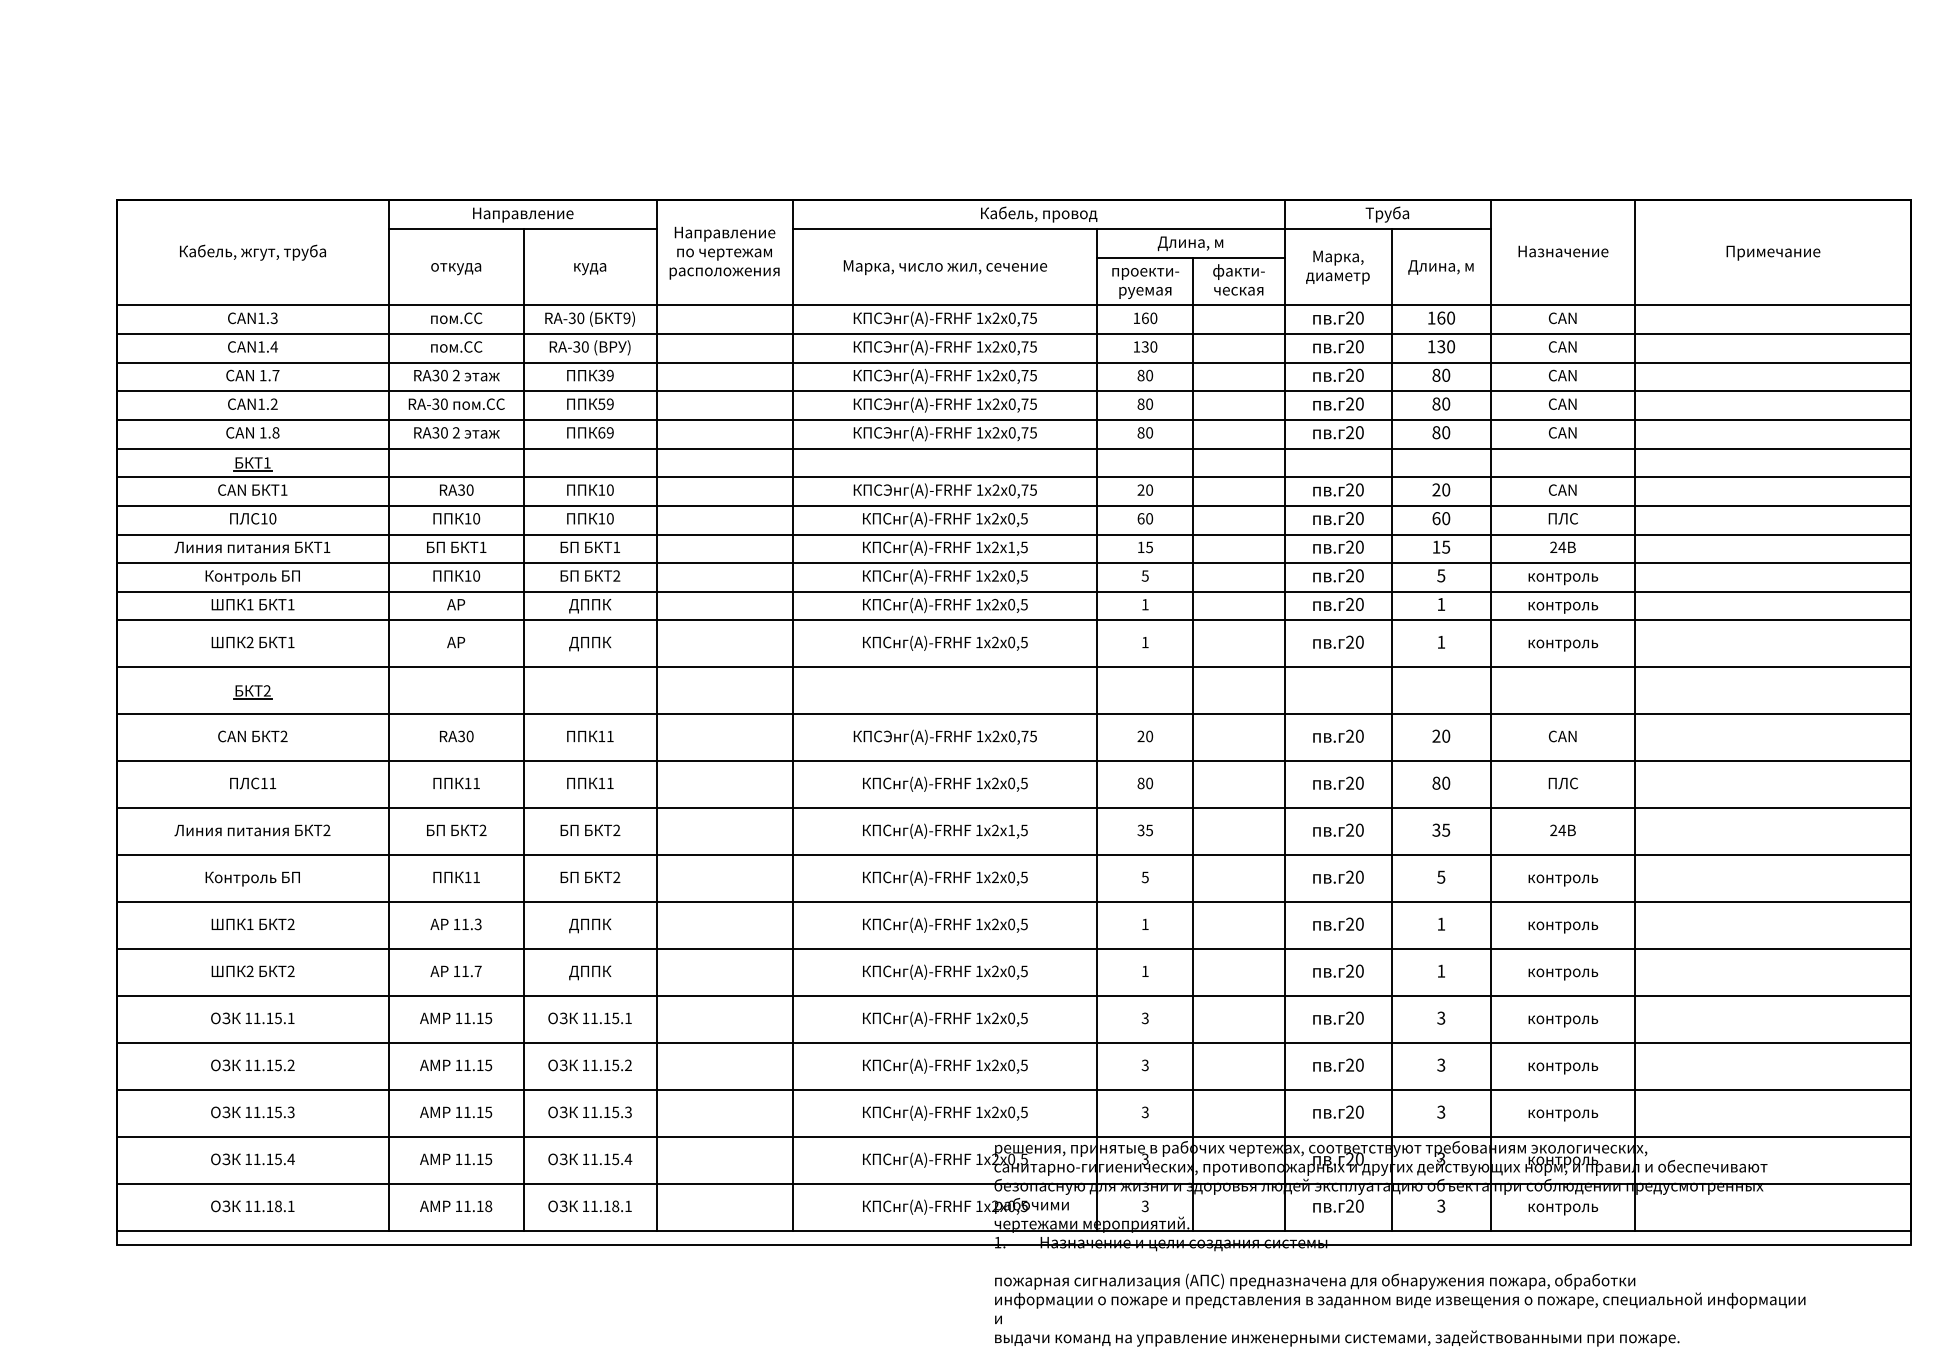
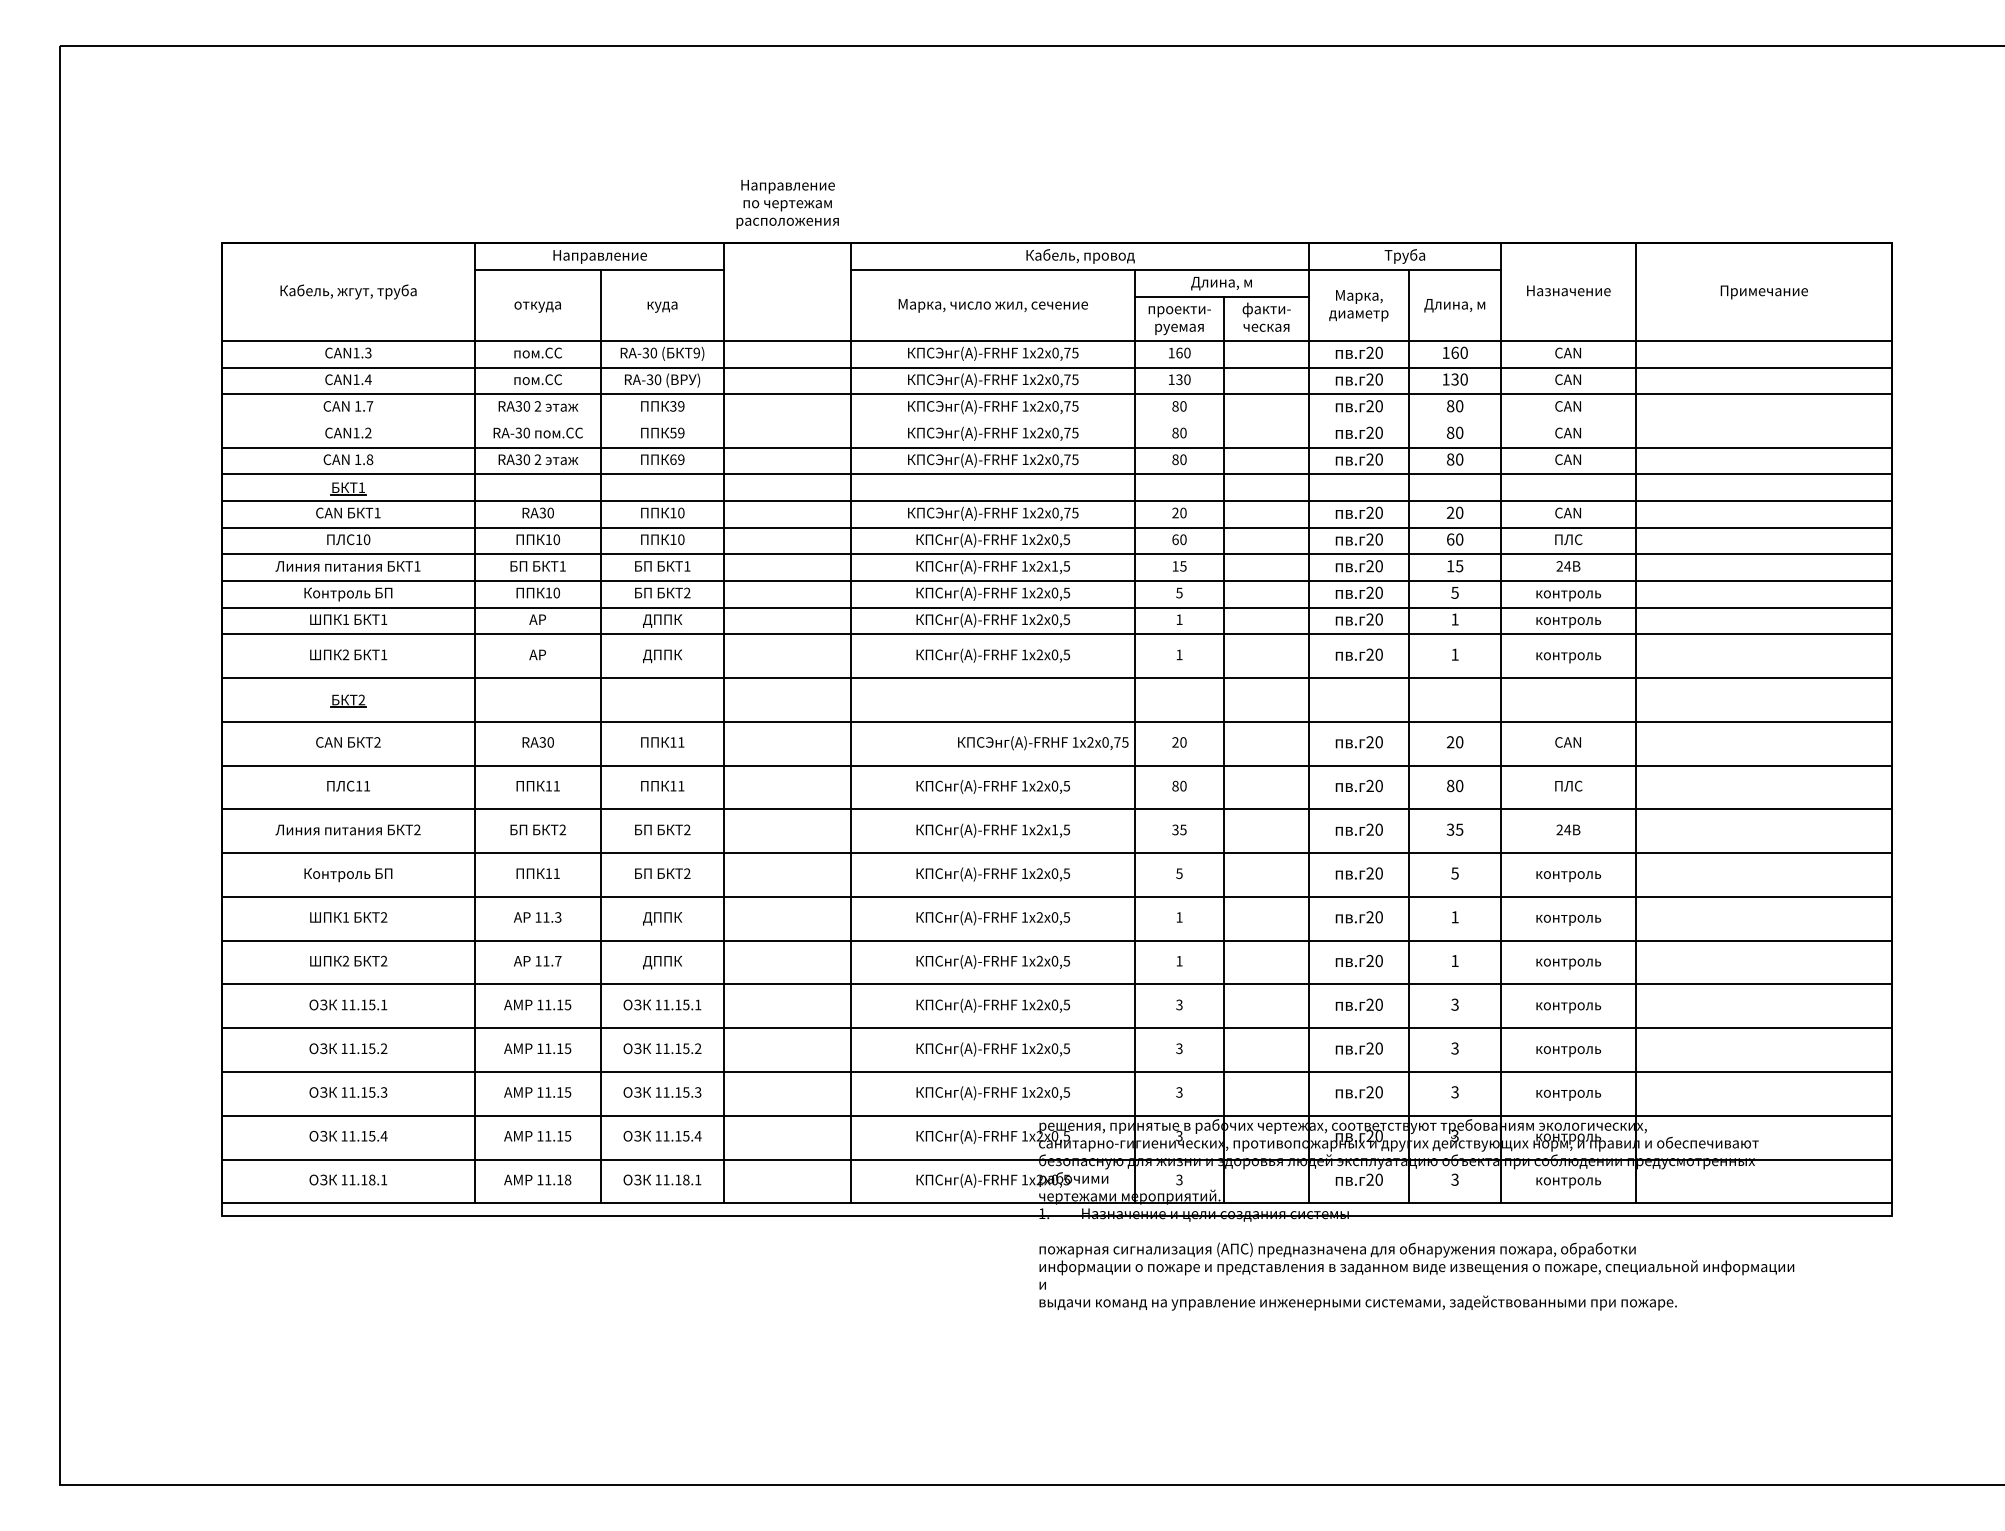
text: (724, 253) -> (787, 204), moved
line: (1013, 391) -> (1056, 421), removed
text: (945, 737) -> (1043, 743), moved

